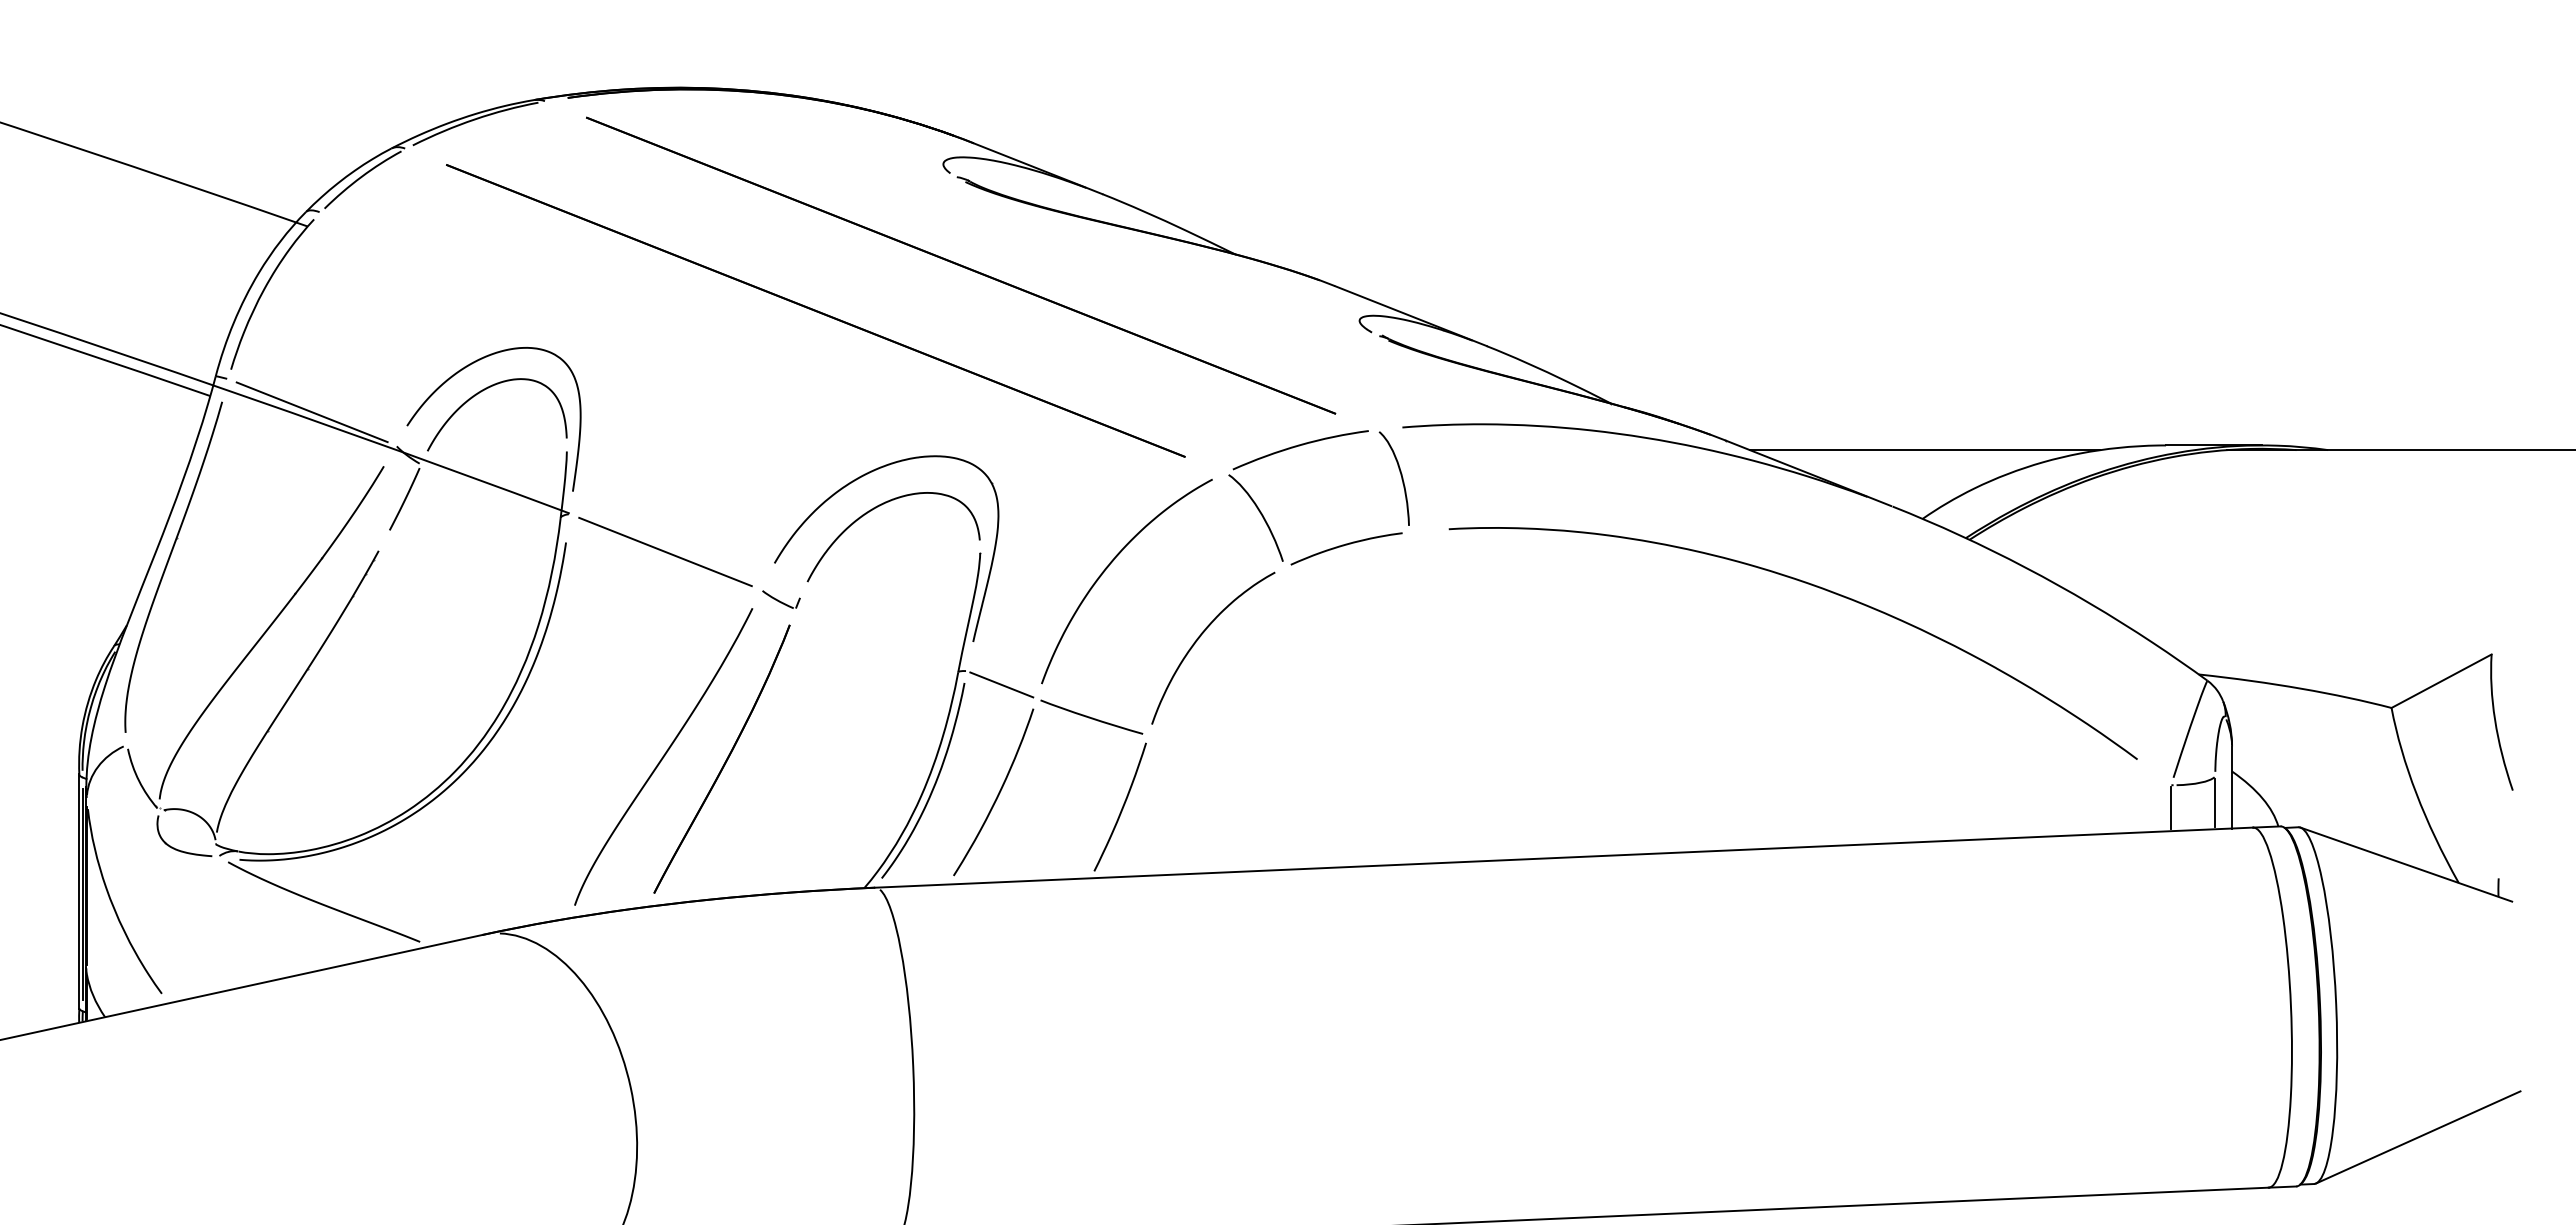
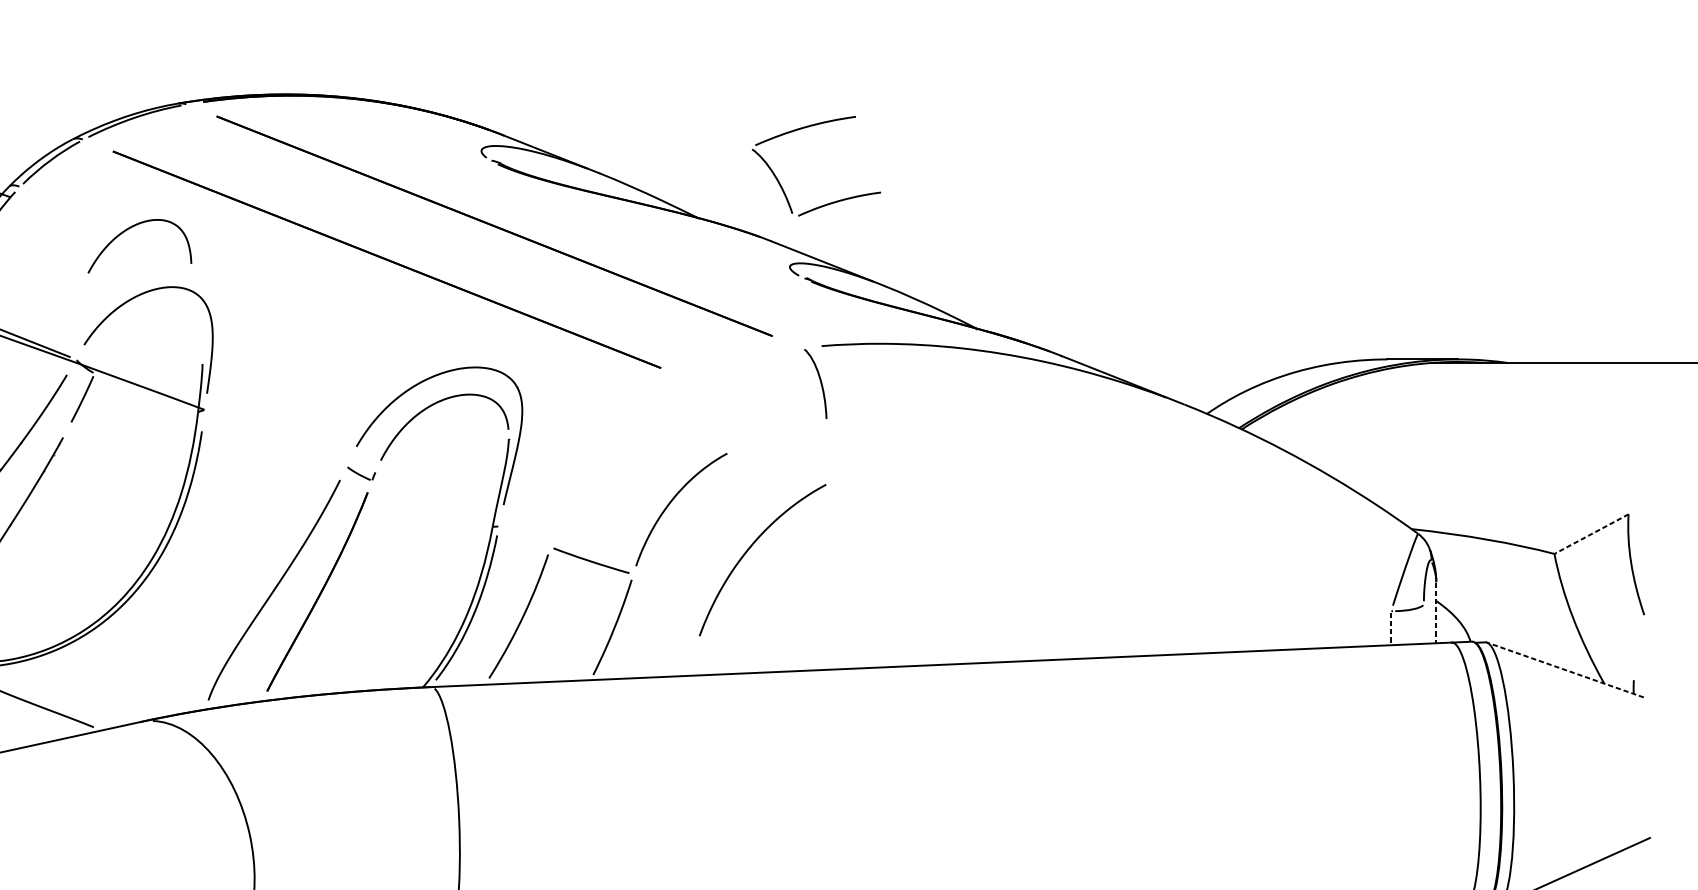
part: (483, 391) -> (129, 229), moved
line: (1924, 450) -> (1208, 363), removed
part: (1332, 547) -> (829, 203), moved
line: (665, 551) -> (275, 438), removed
curve: (1109, 566) -> (749, 549), moved
curve: (1810, 585) -> (1123, 463), removed
line: (2441, 681) -> (1591, 534), solid -> dashed
line: (1001, 684) -> (524, 536), removed
line: (2232, 788) -> (1436, 613), solid -> dashed
line: (2215, 802) -> (1424, 623), removed
line: (2171, 808) -> (1391, 628), solid -> dashed
line: (2405, 864) -> (1564, 669), solid -> dashed

